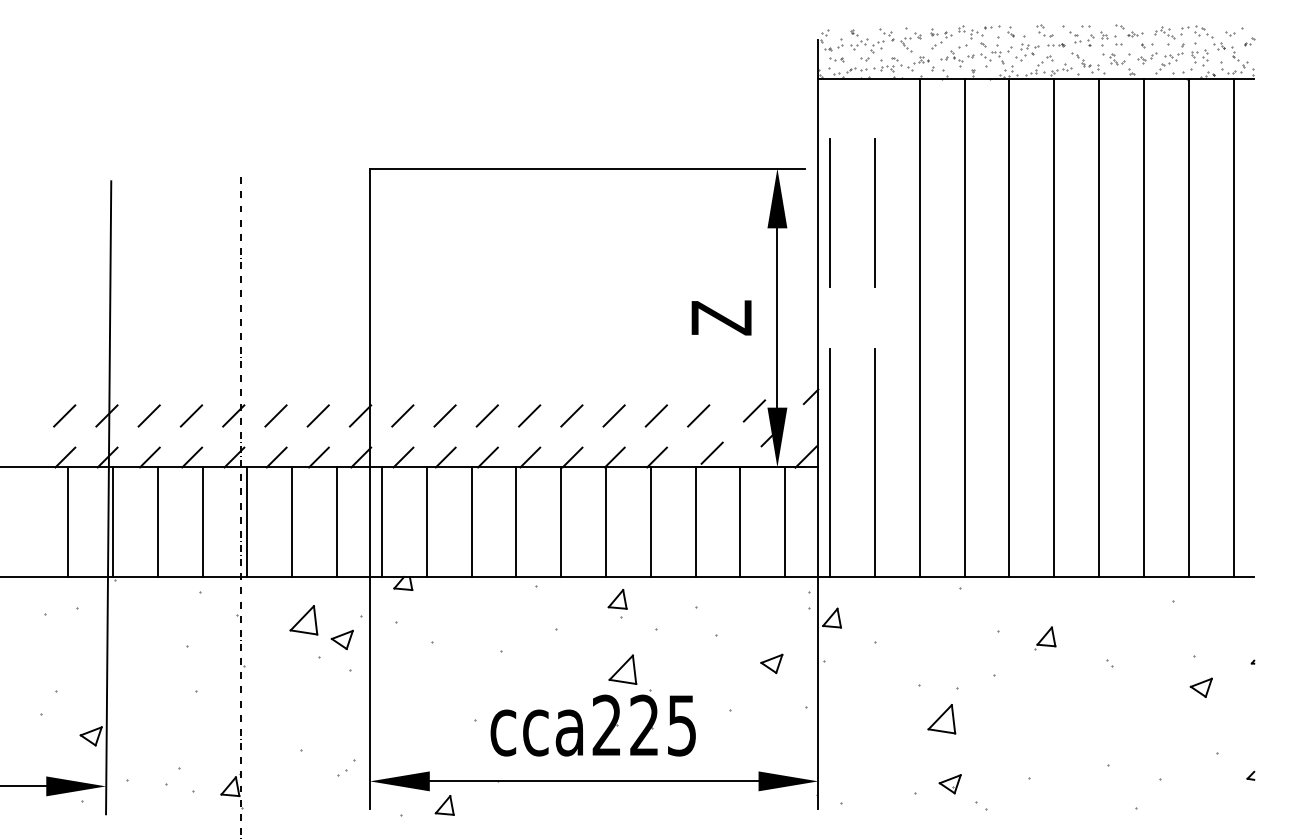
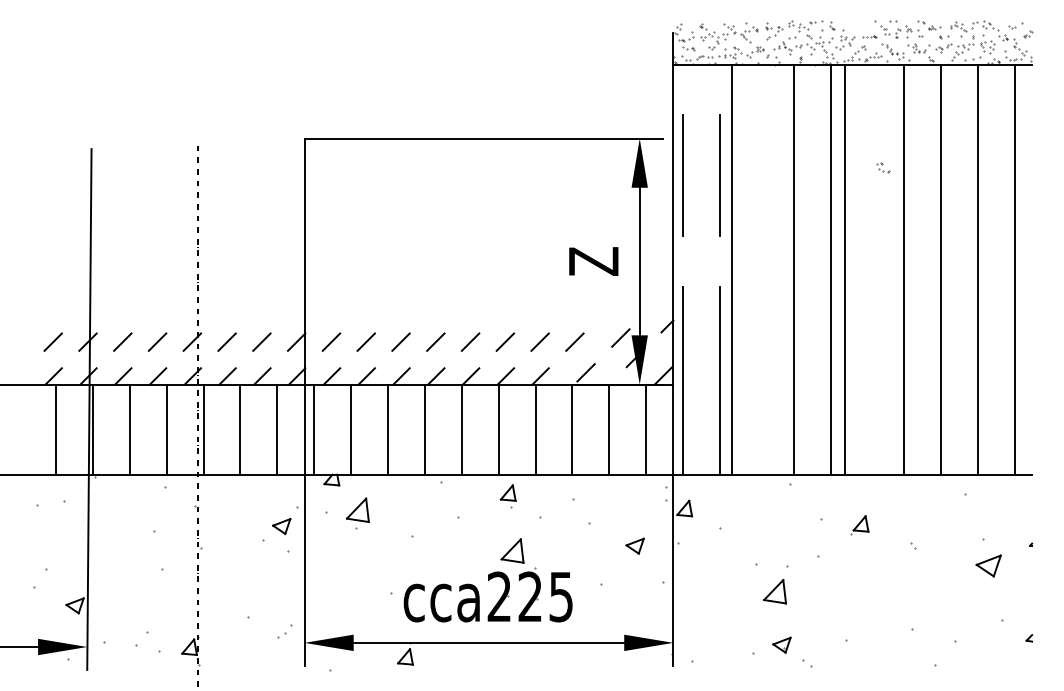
part: (1044, 30) -> (883, 167), moved
line: (919, 327) -> (731, 269), moved
line: (1054, 327) -> (845, 269), moved
part: (303, 620) -> (357, 510), moved
part: (1200, 687) -> (987, 565), size x1.4
part: (444, 805) -> (405, 656), moved

